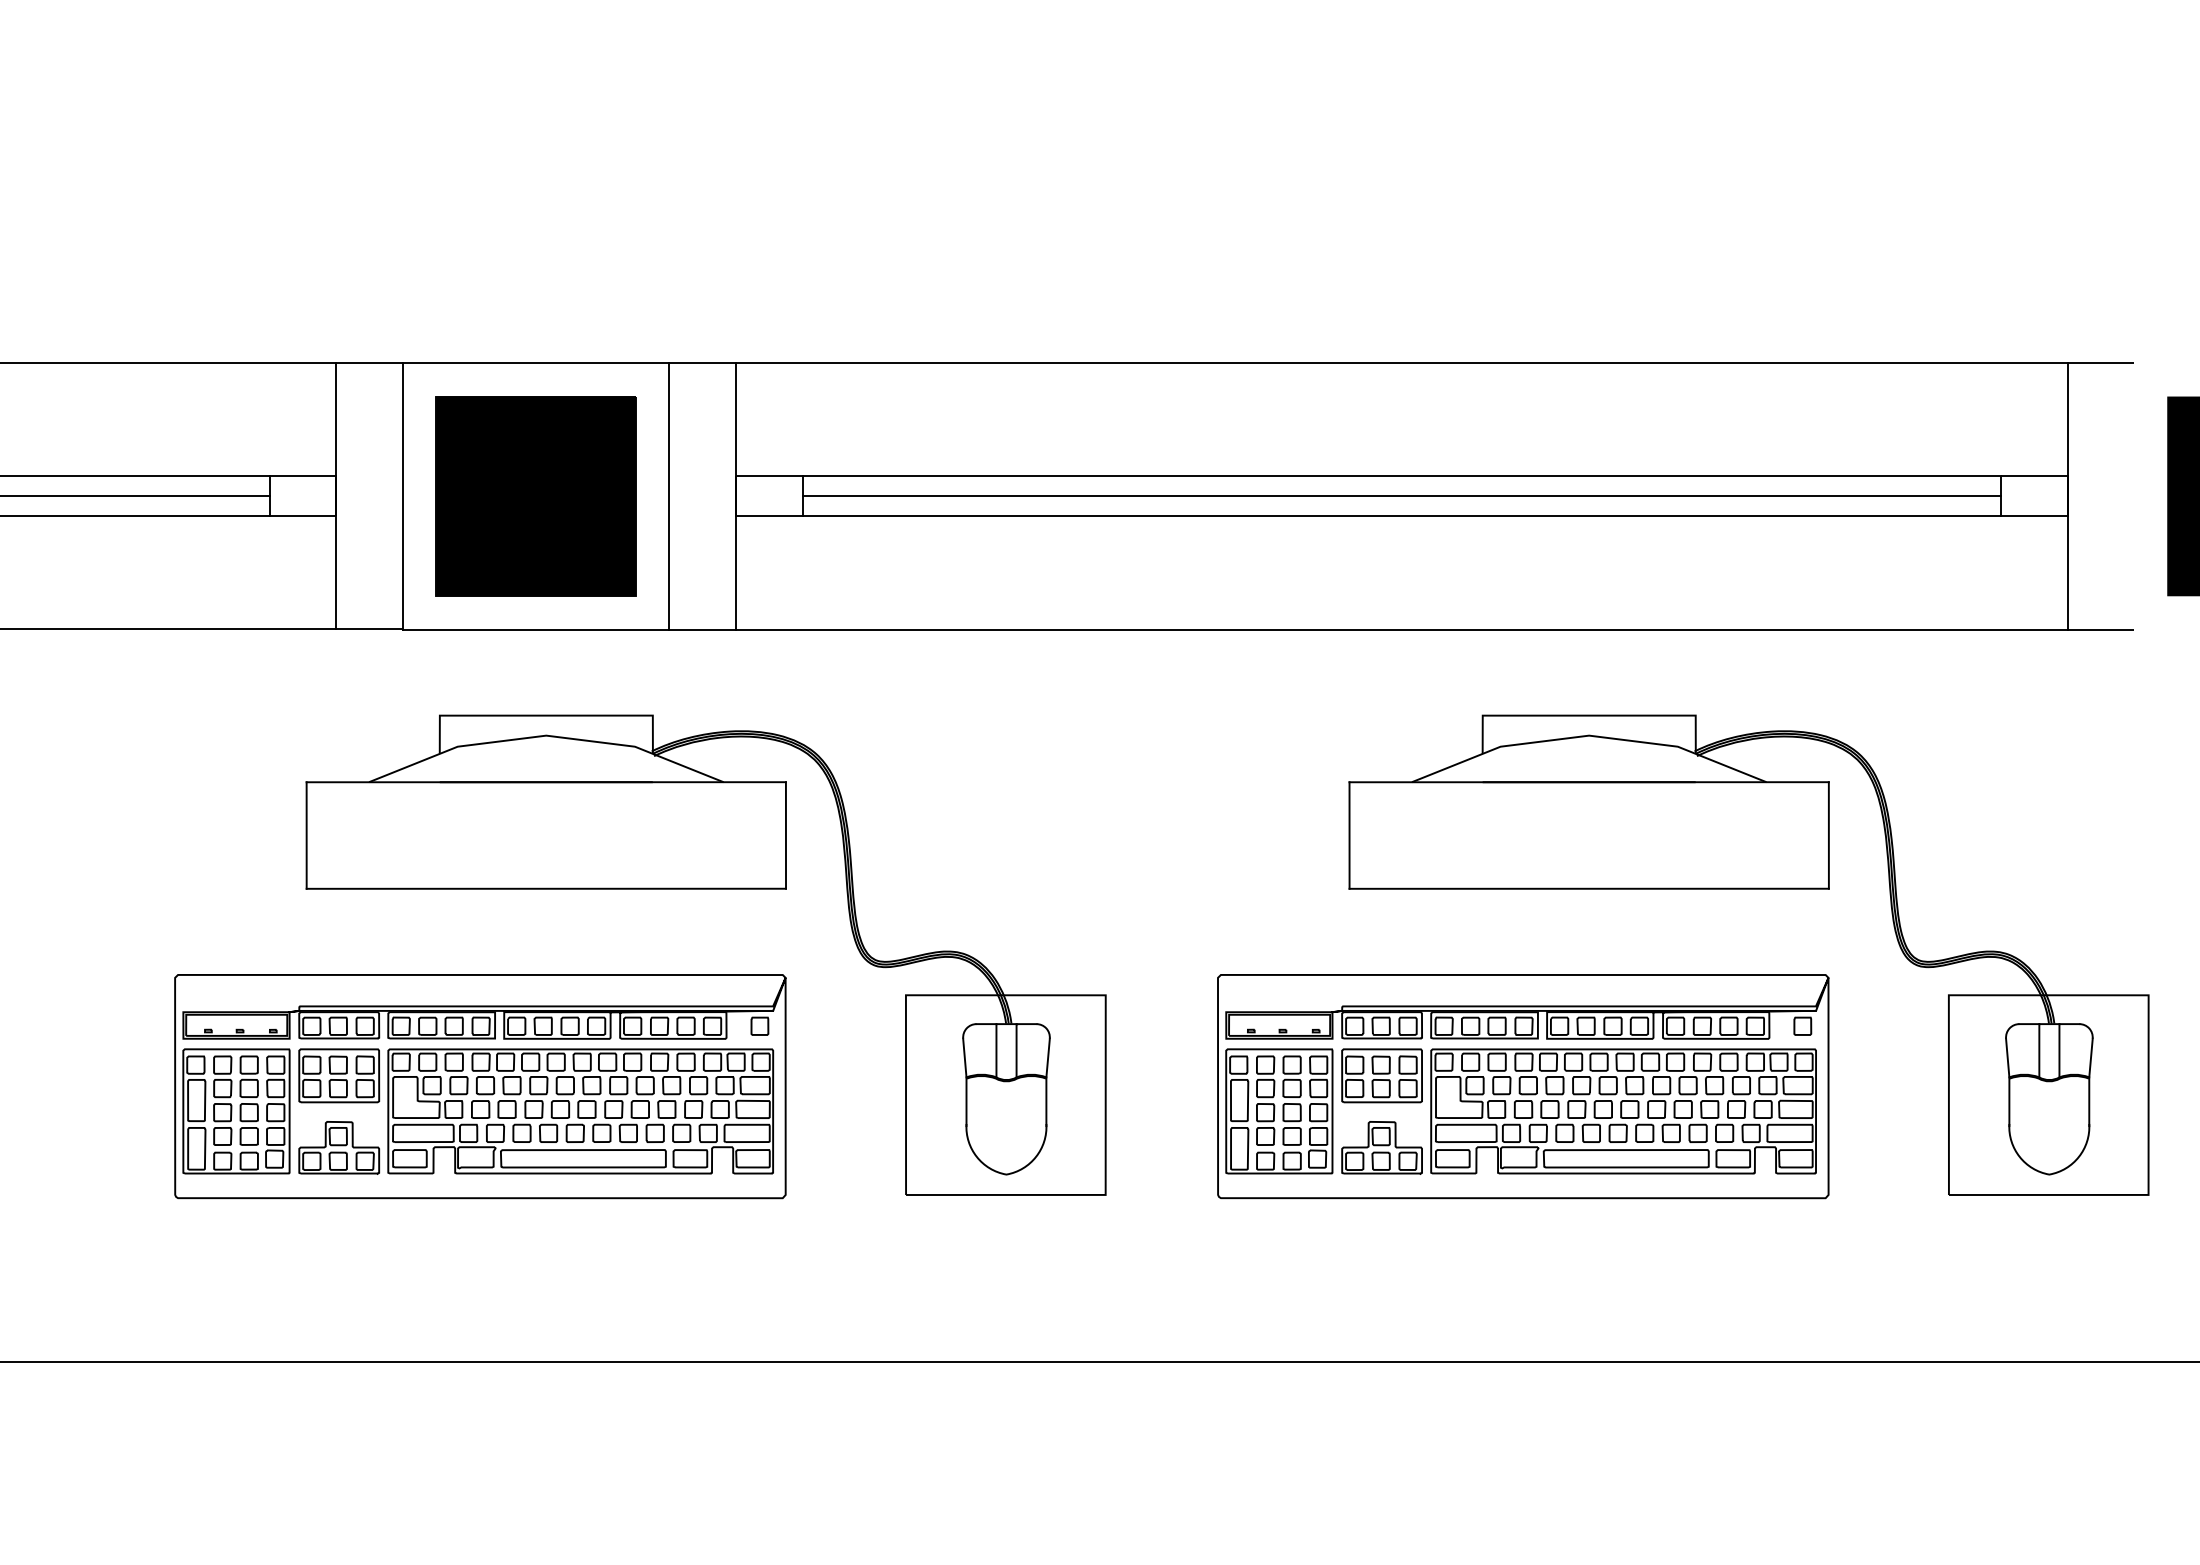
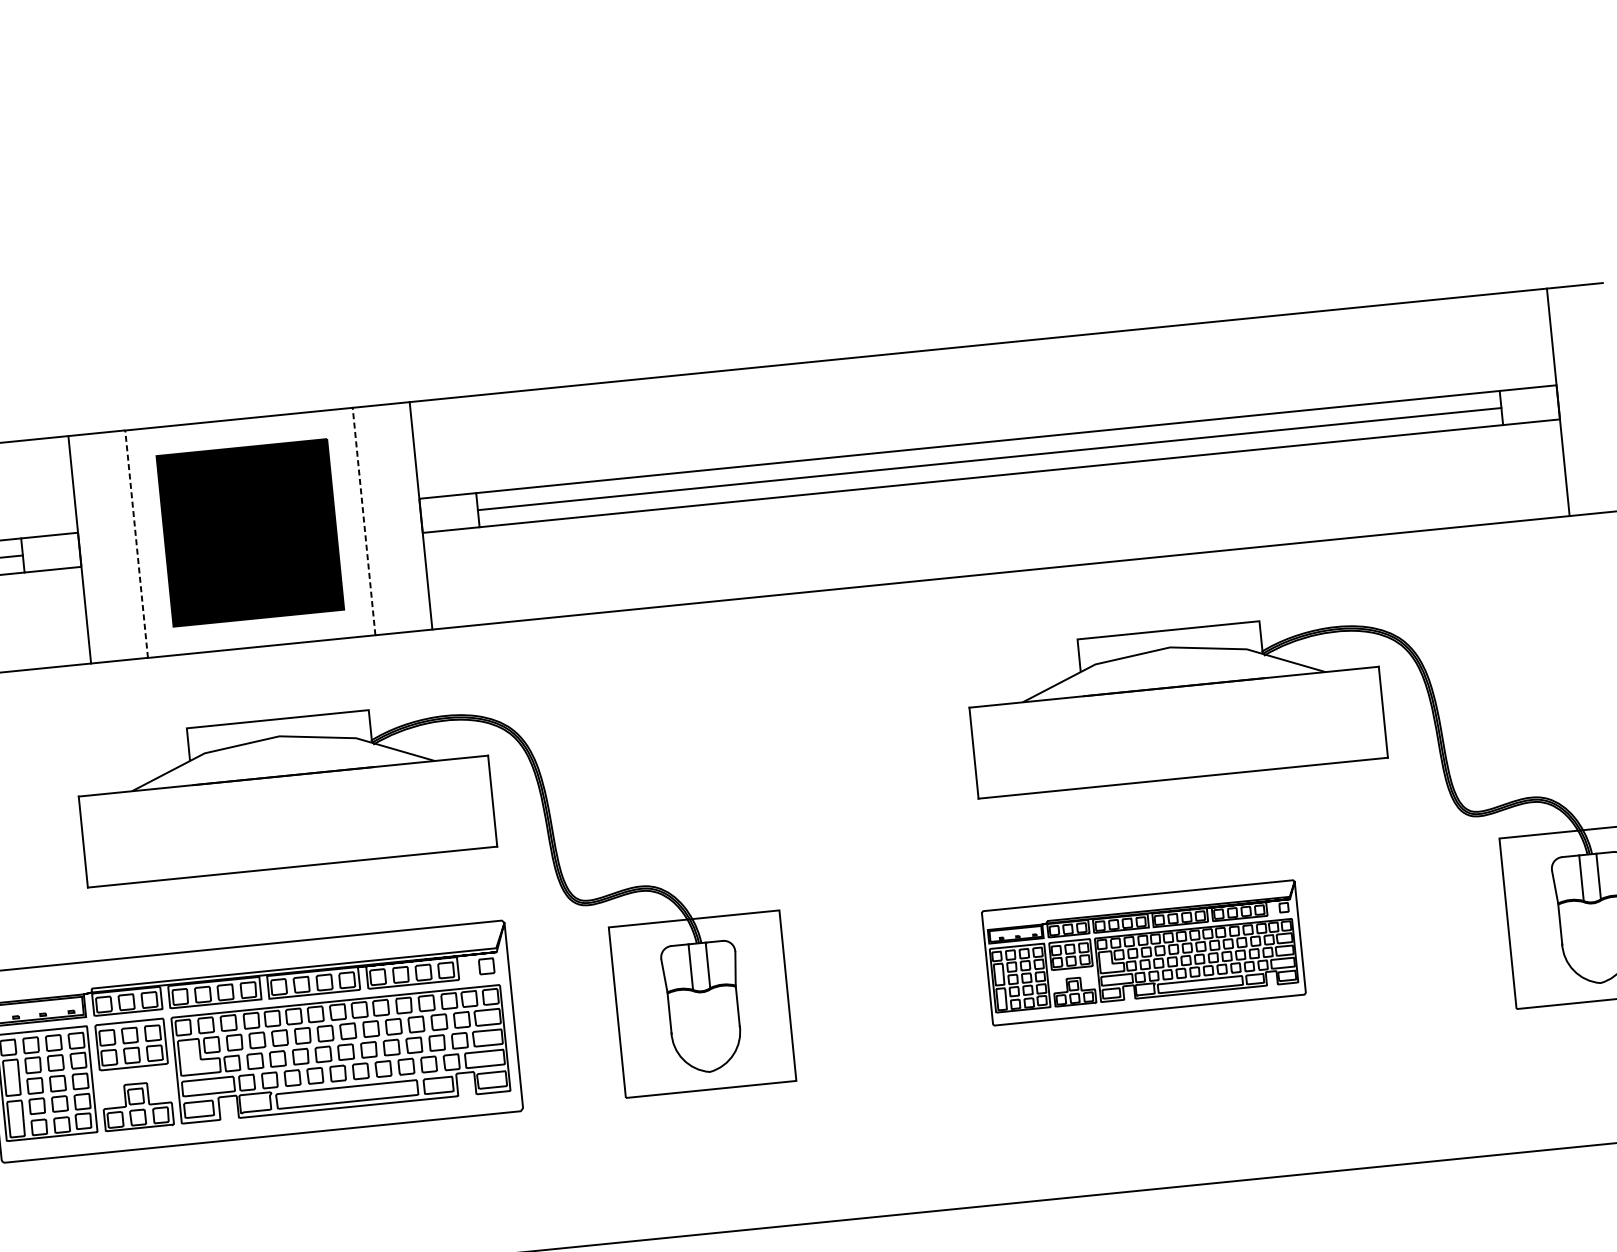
line: (402, 495) -> (136, 543), solid -> dashed
line: (669, 495) -> (364, 520), solid -> dashed
part: (1523, 1086) -> (1143, 952), size x0.6

